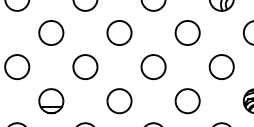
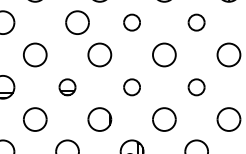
part: (51, 32) -> (77, 22), moved
part: (118, 32) -> (131, 22), size x0.7
part: (187, 32) -> (196, 22), size x0.7
part: (51, 101) -> (67, 87), size x0.7
part: (118, 101) -> (131, 87), size x0.7
part: (187, 101) -> (196, 87), size x0.7

